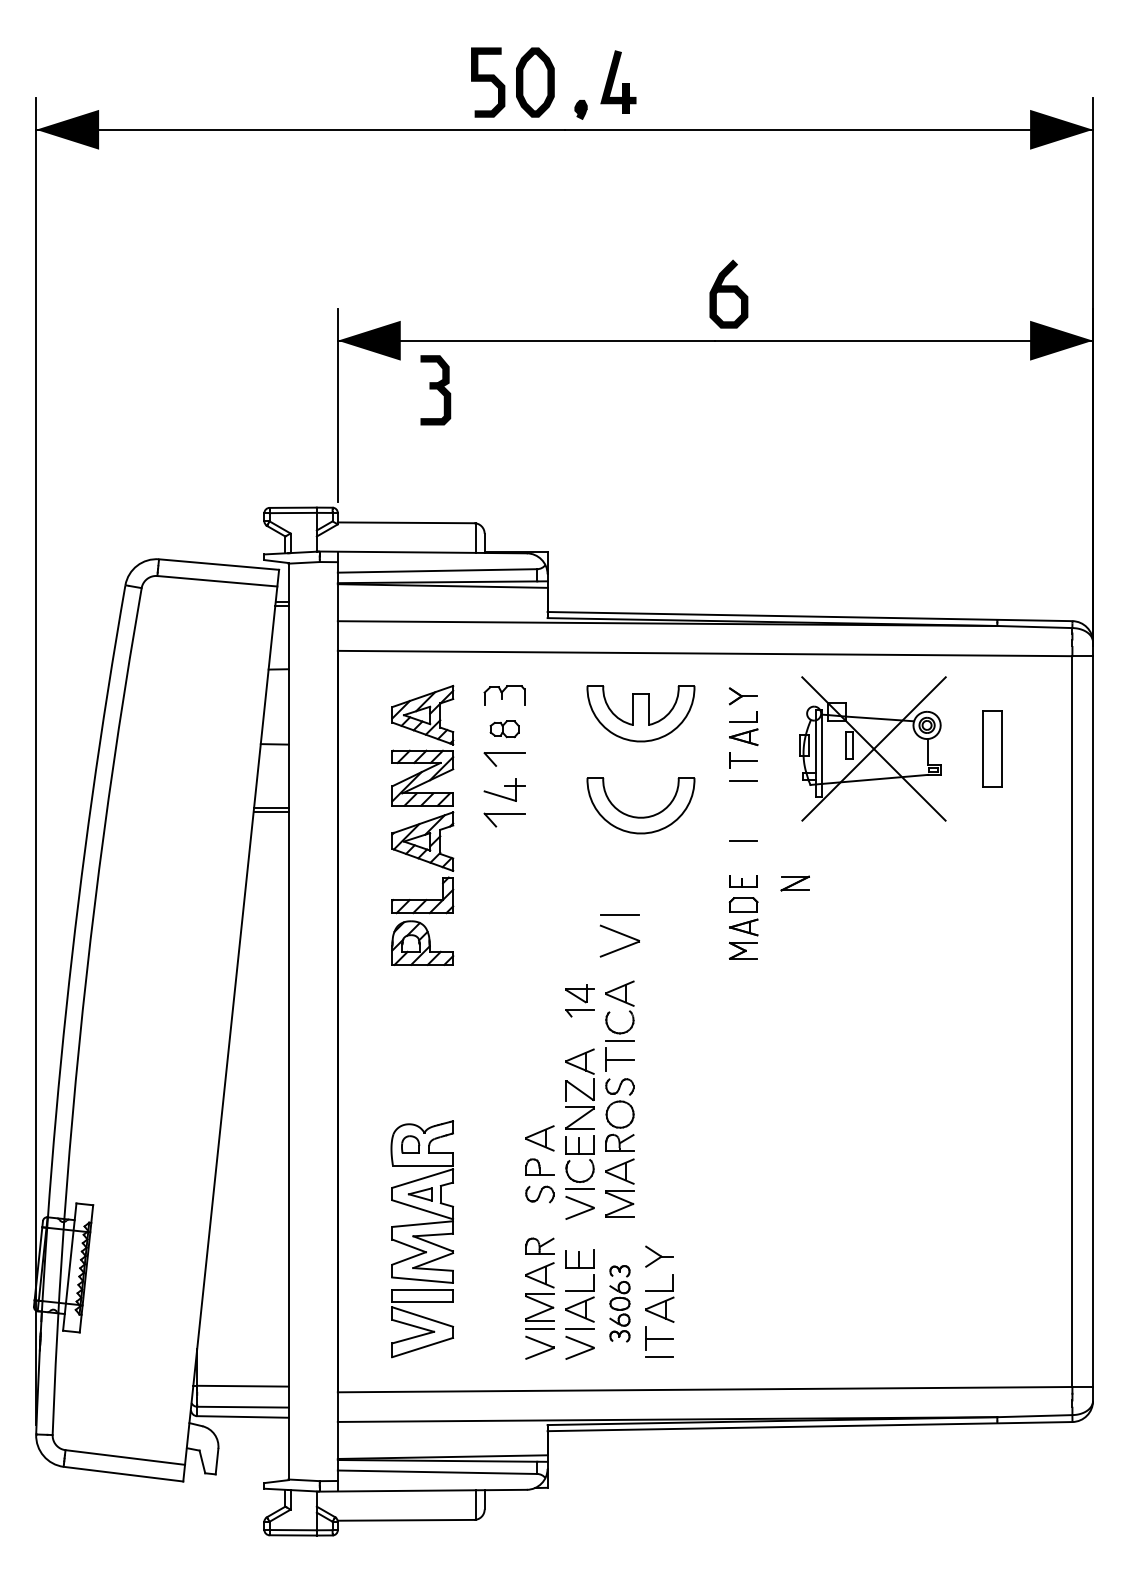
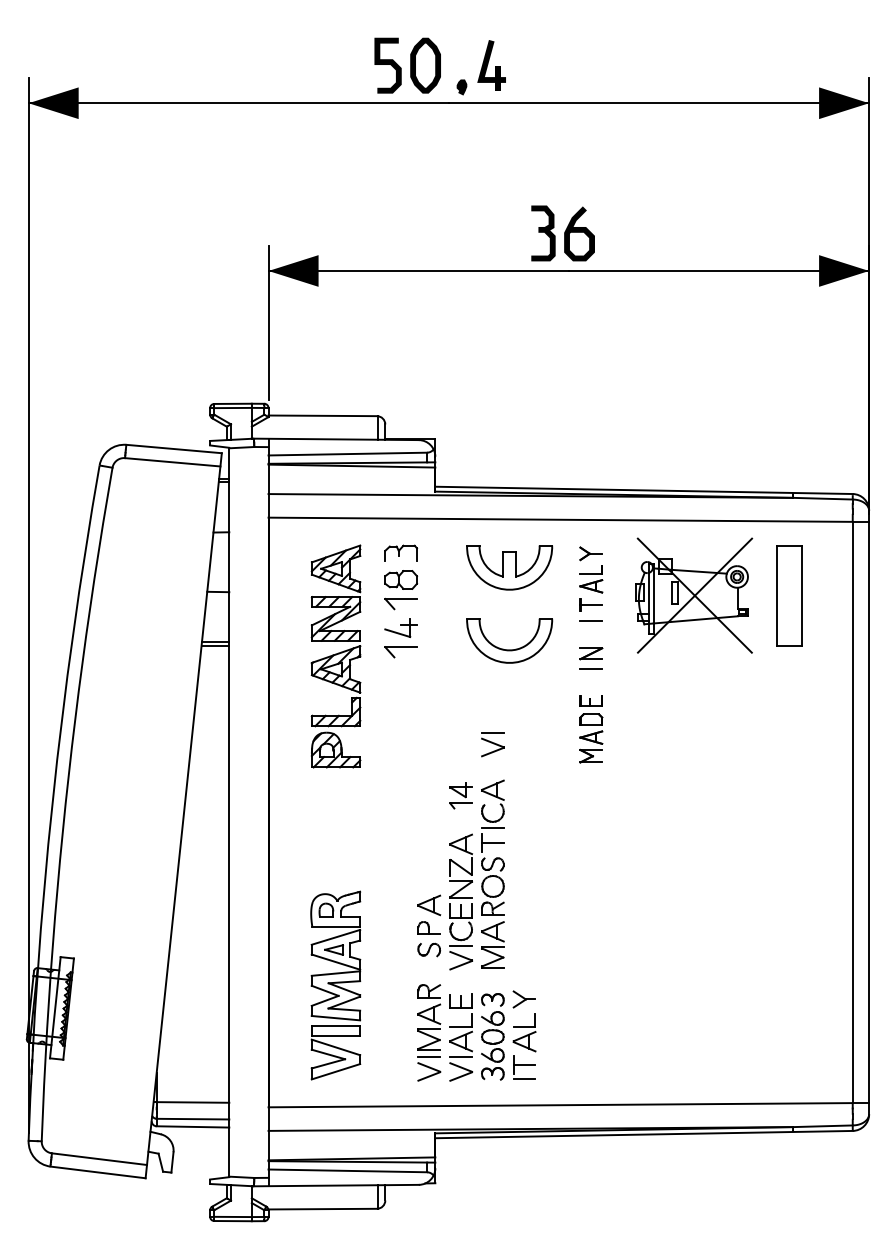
part: (435, 390) -> (543, 233), moved
part: (505, 728) -> (401, 579), size x1.43
part: (992, 748) -> (789, 595), size x1.67
part: (795, 883) -> (591, 653), moved
part: (619, 936) -> (492, 744), size x0.71
part: (619, 1303) -> (492, 1036), size x1.43

